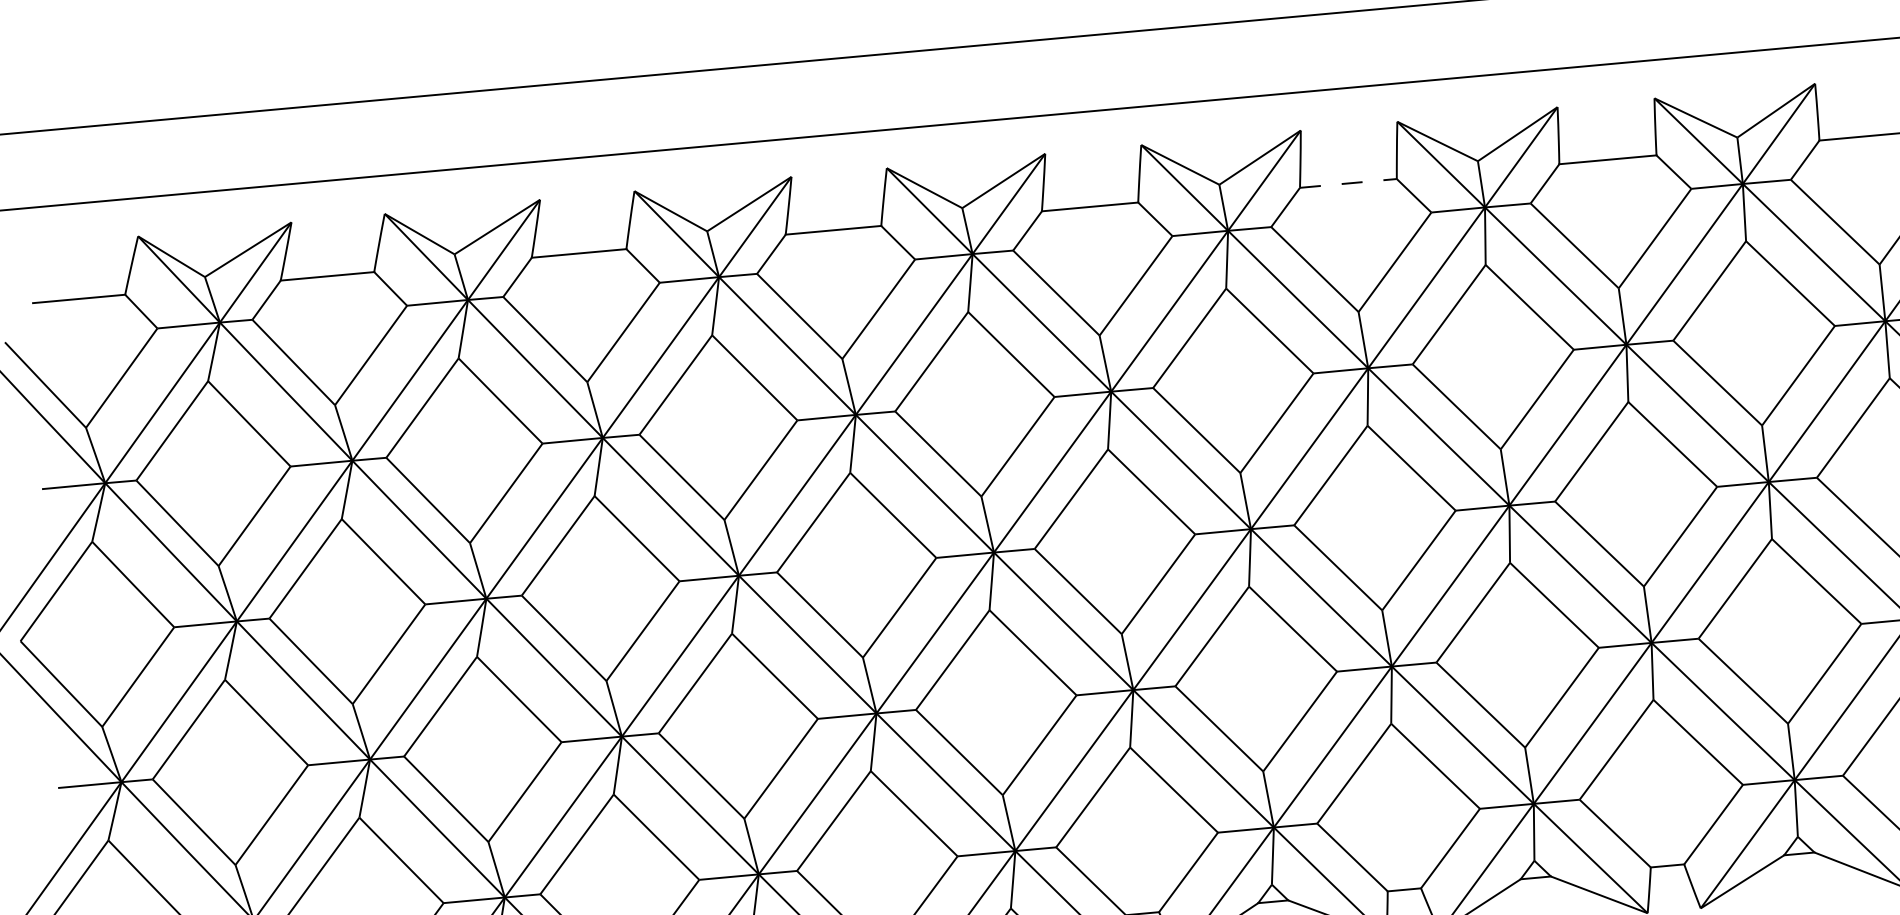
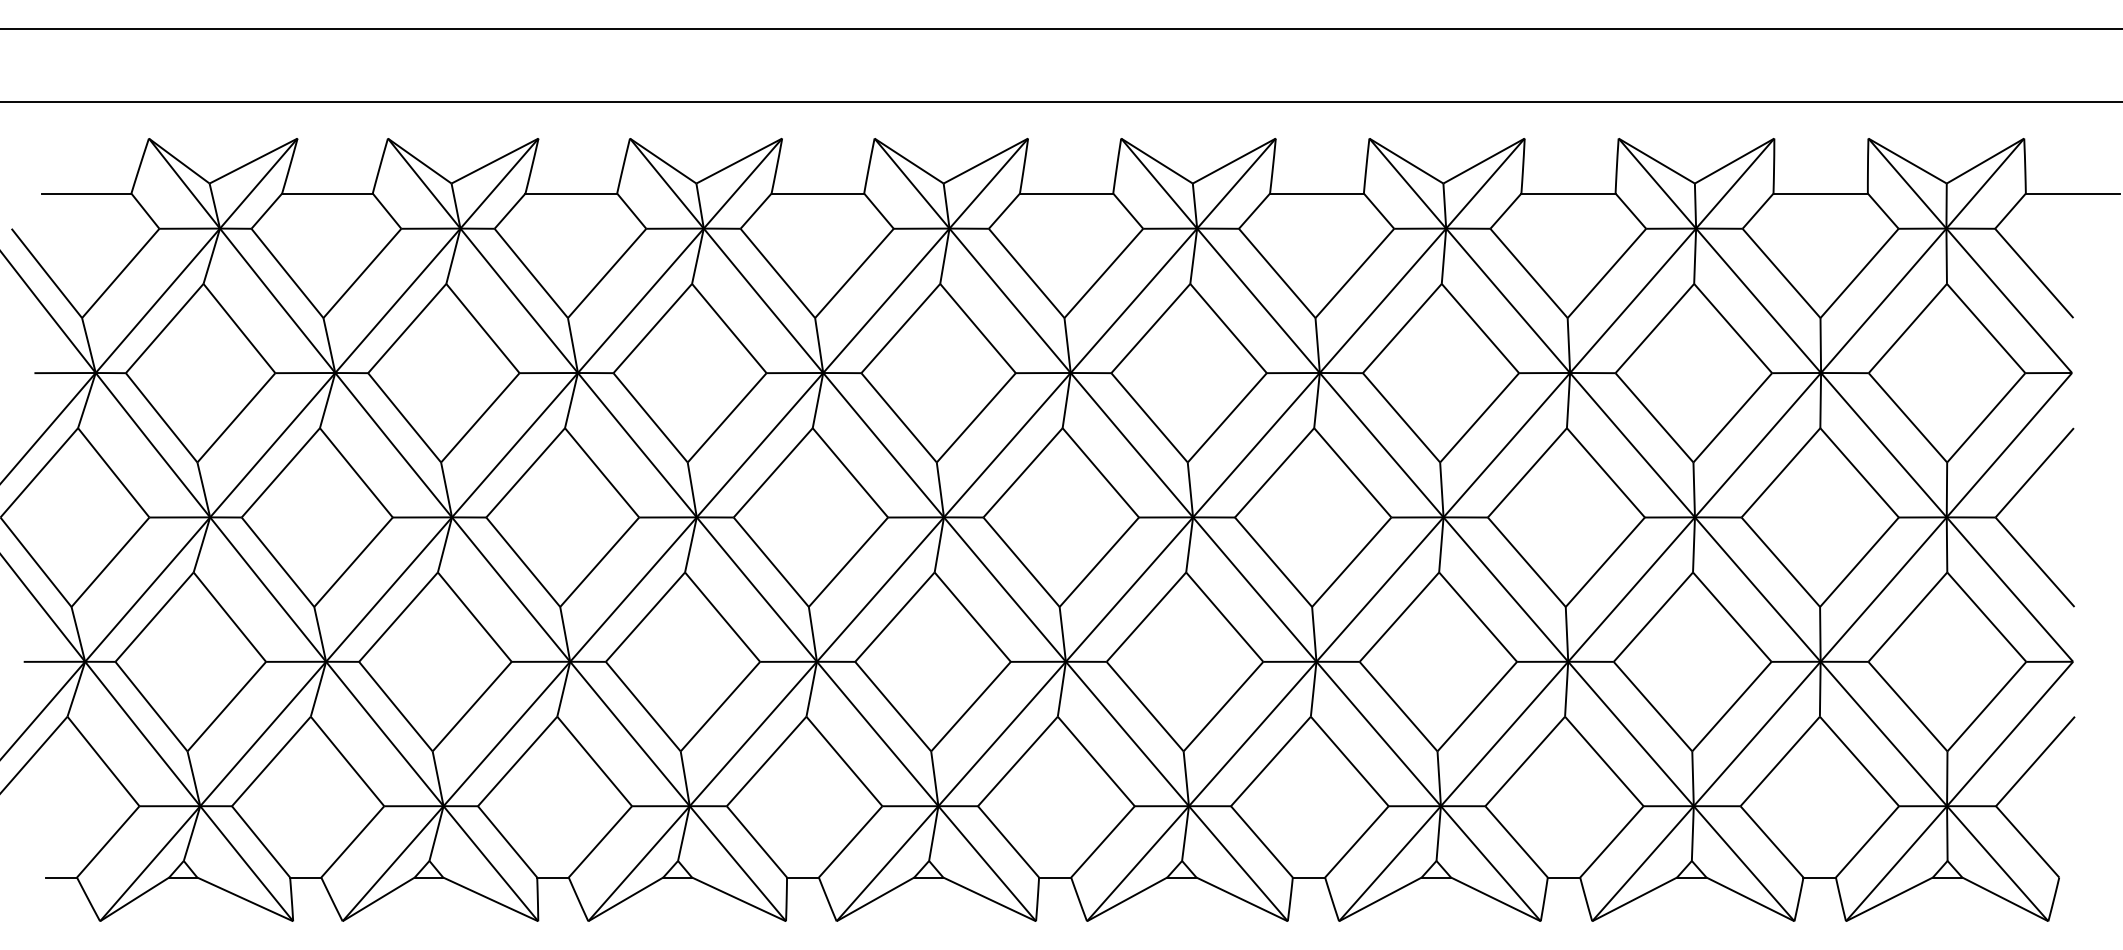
line: (1347, 183) -> (1316, 193), dashed -> solid

